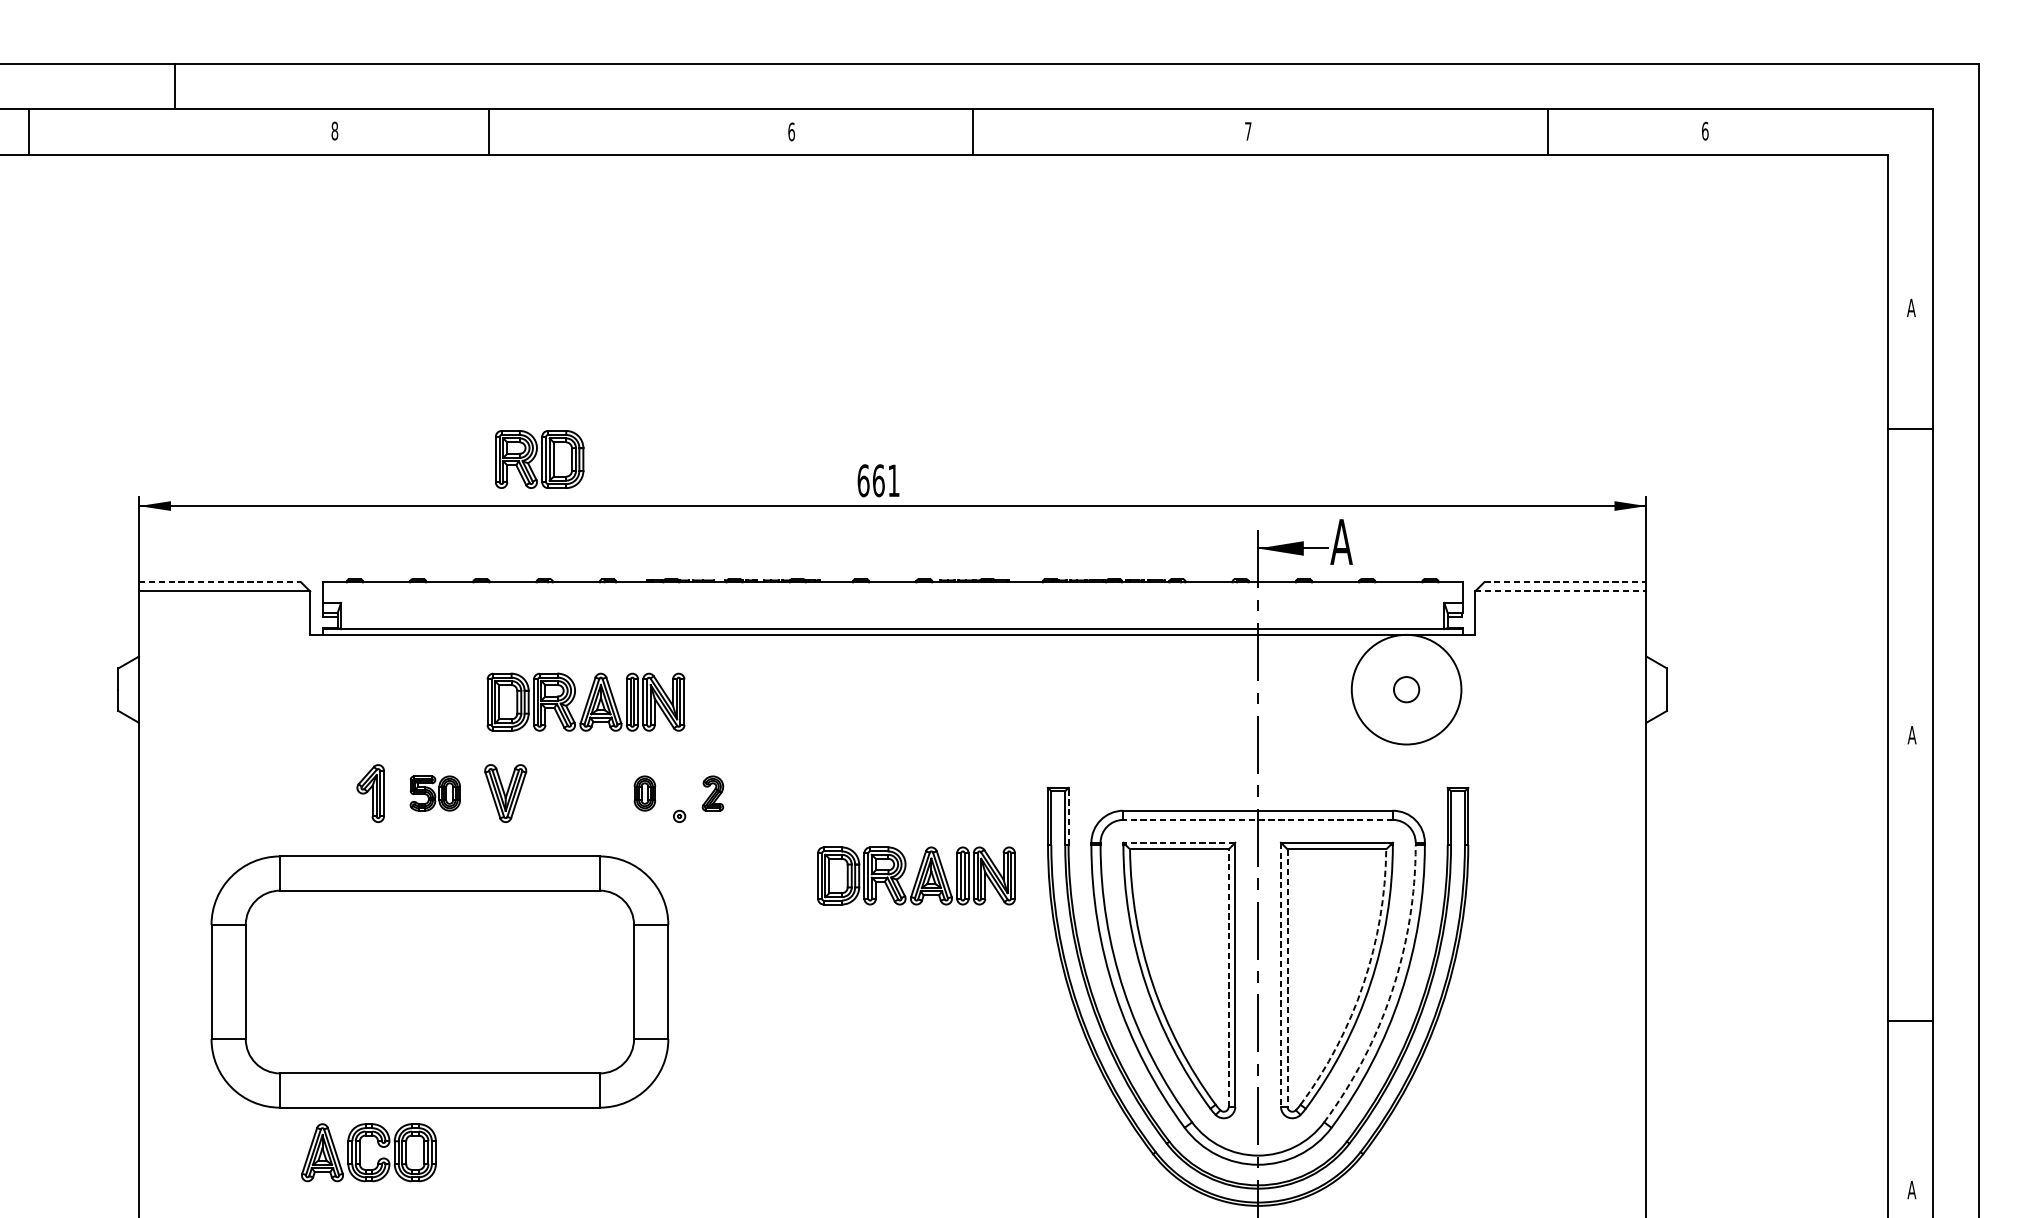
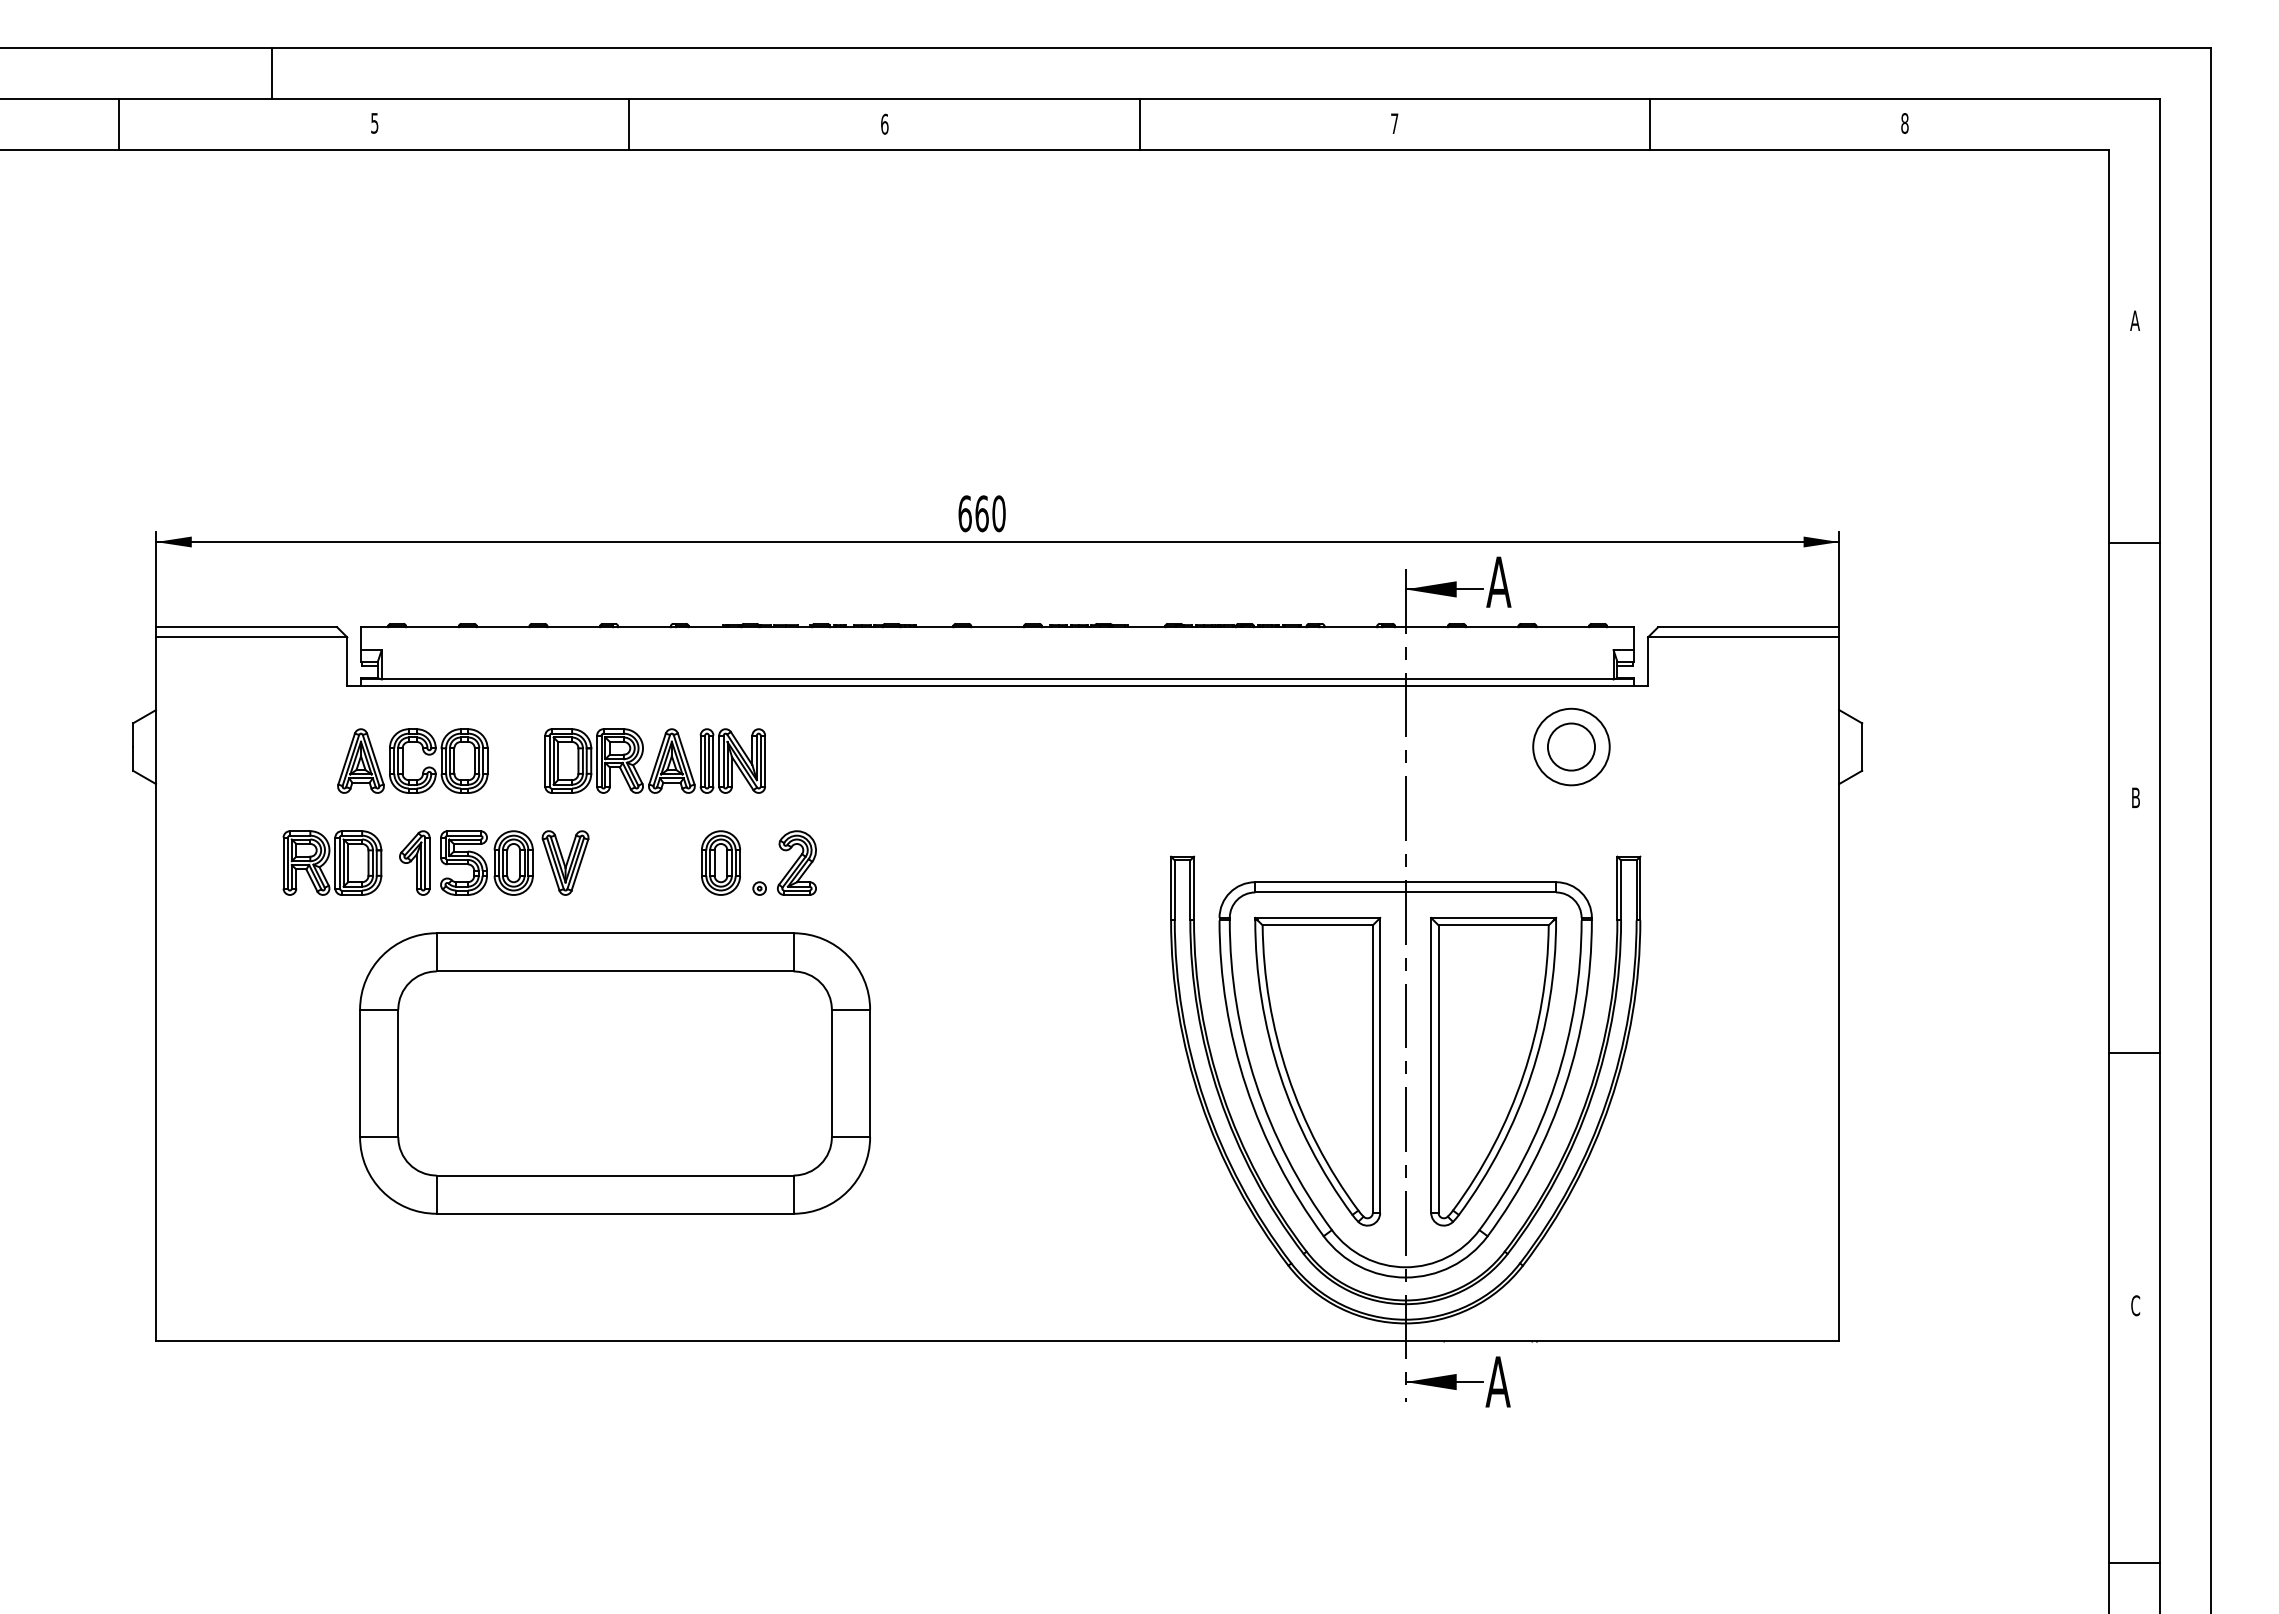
line: (175, 86) -> (272, 73), moved
text: (334, 130) -> (374, 122), 8 -> 5
text: (1704, 131) -> (1904, 123), 6 -> 8
line: (29, 132) -> (119, 124), moved
line: (488, 132) -> (629, 124), moved
line: (973, 132) -> (1139, 124), moved
line: (1548, 132) -> (1649, 124), moved
line: (1909, 428) -> (2133, 542), moved
part: (539, 459) -> (332, 862), moved
text: (893, 480) -> (998, 513), 661 -> 660
line: (219, 582) -> (246, 627), dashed -> solid
line: (1565, 582) -> (1748, 627), dashed -> solid
line: (1560, 591) -> (1743, 637), dashed -> solid
circle: (1406, 689) -> (1571, 746), size x0.62
circle: (1406, 689) -> (1571, 746), size x1.67
text: (1911, 734) -> (2135, 797), A -> B
part: (434, 793) -> (486, 862), size x1.67
part: (644, 793) -> (720, 862), size x1.67
part: (712, 793) -> (796, 862), size x1.67
line: (1068, 816) -> (1194, 888), dashed -> solid
line: (1257, 819) -> (1405, 892), dashed -> solid
line: (1179, 842) -> (1317, 917), dashed -> solid
part: (915, 875) -> (1023, 954), removed
line: (1281, 974) -> (1431, 1065), dashed -> solid
line: (1228, 978) -> (1372, 1069), dashed -> solid
line: (1287, 978) -> (1438, 1069), dashed -> solid
part: (439, 982) -> (614, 1073), moved
arc: (1363, 983) -> (1523, 1075), dashed -> solid
arc: (1392, 991) -> (1555, 1083), dashed -> solid
line: (1909, 1021) -> (2133, 1053), moved
part: (360, 1152) -> (403, 760), moved
text: (1911, 1189) -> (2135, 1305), A -> C

